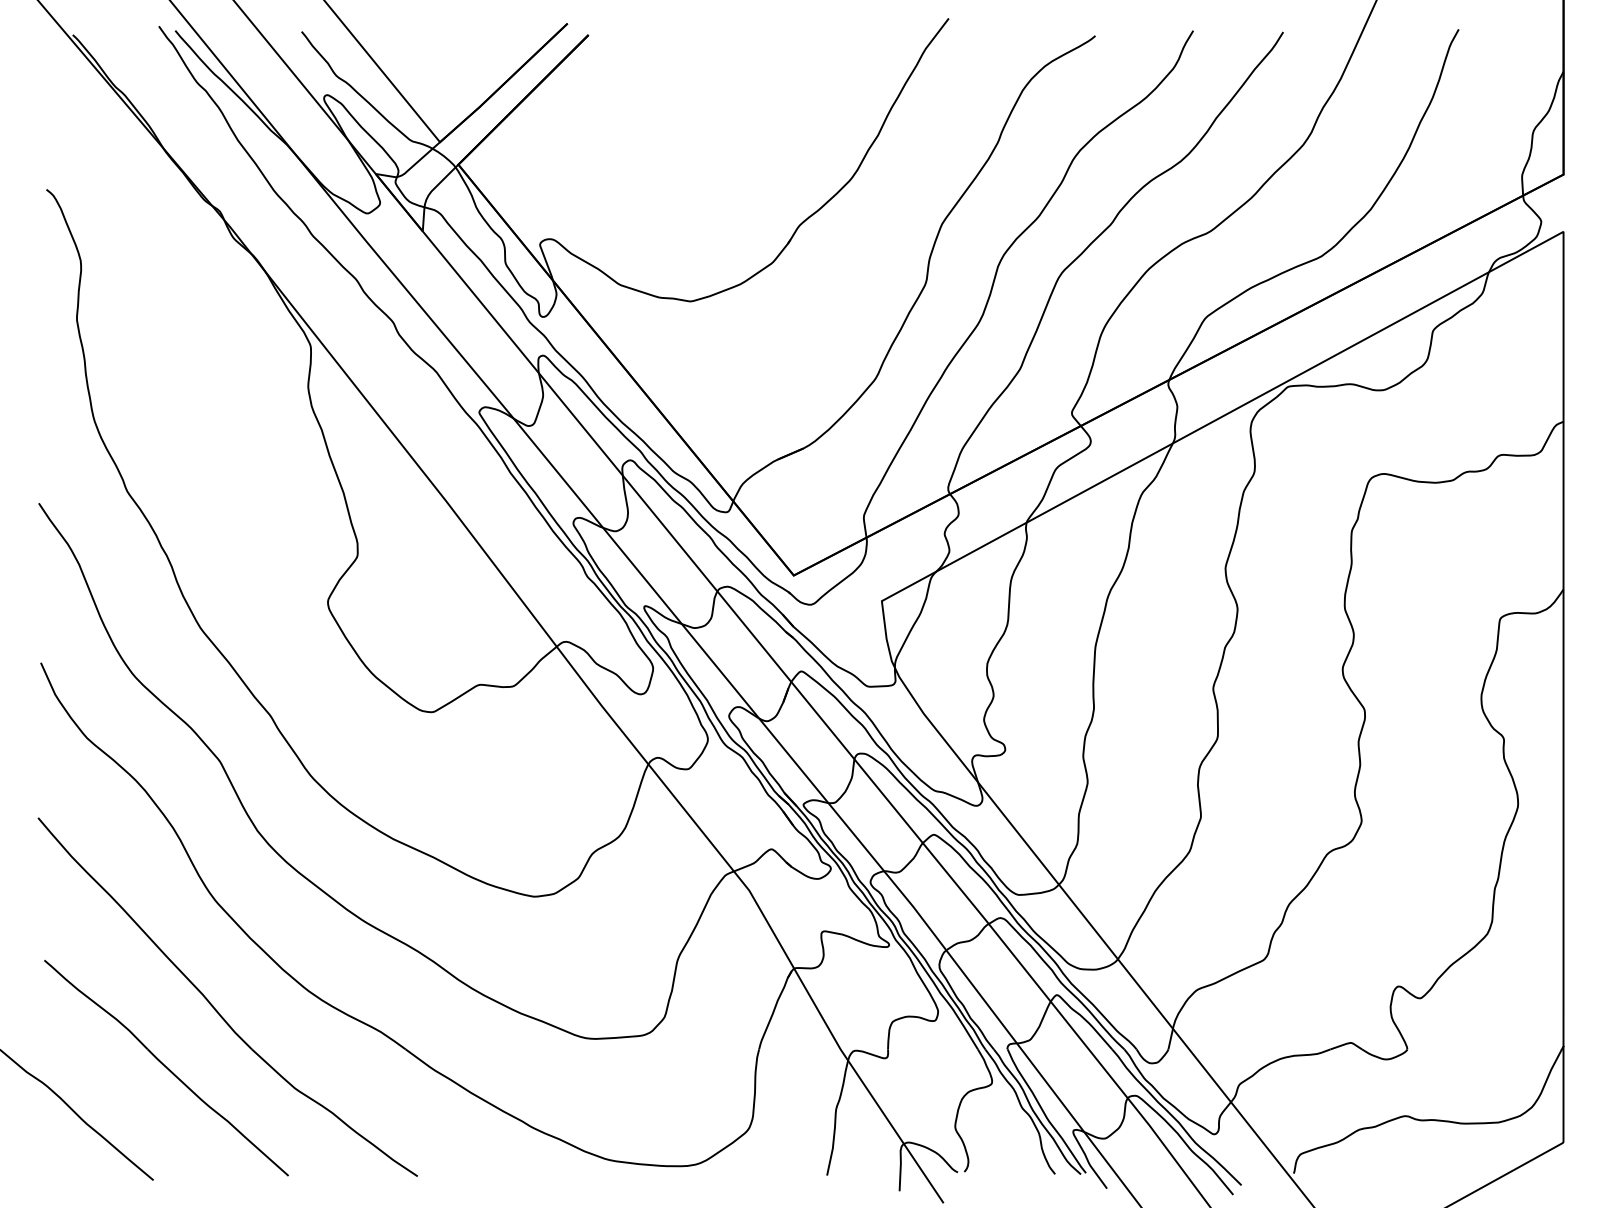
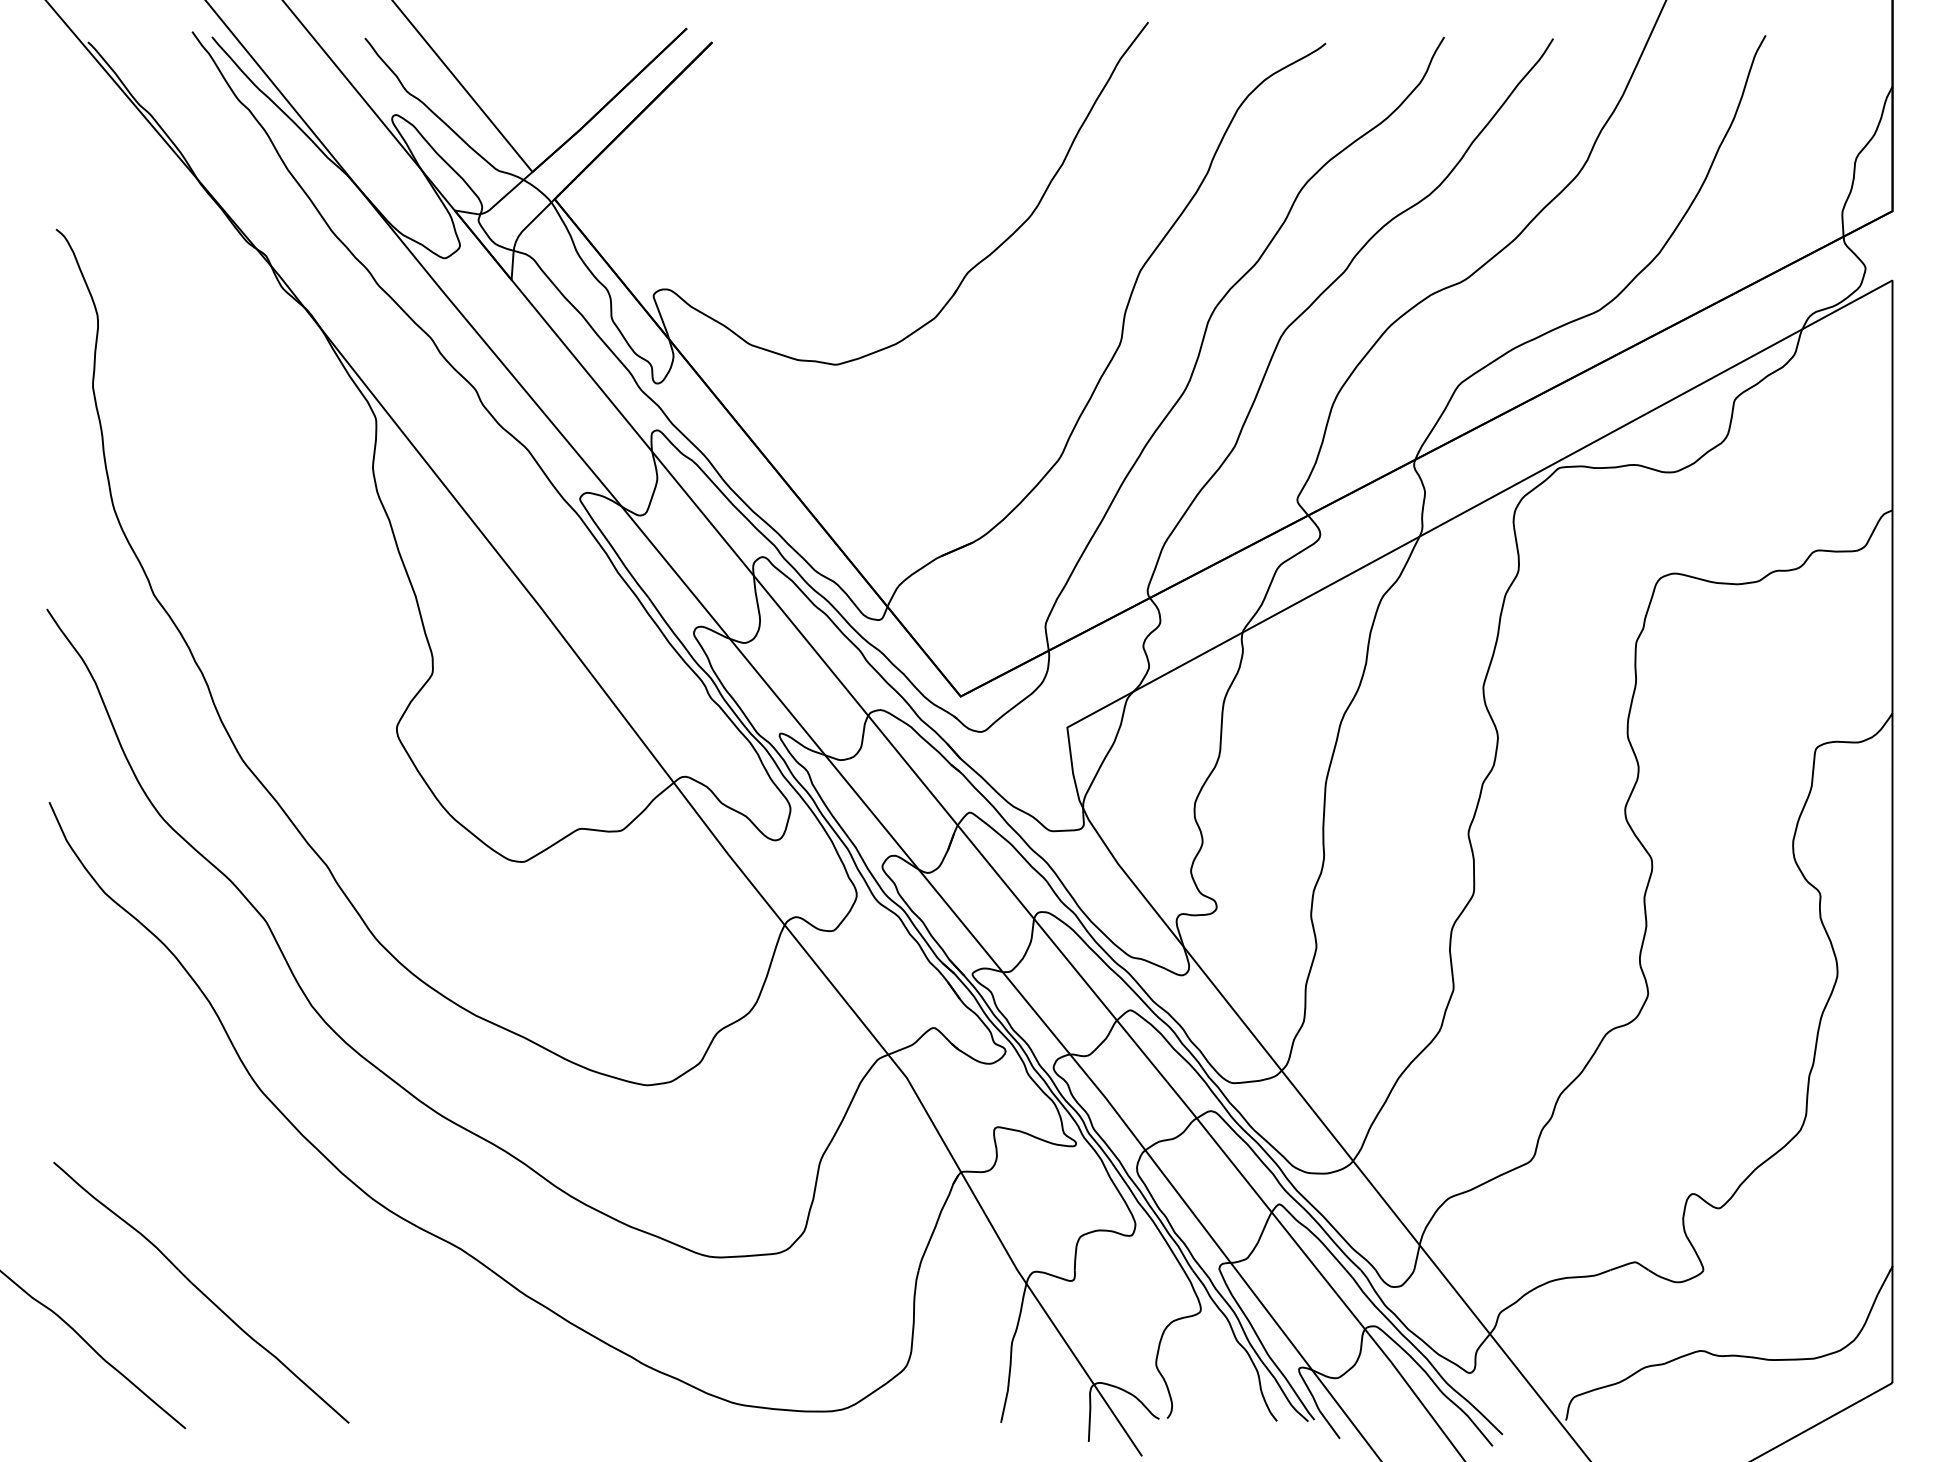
part: (213, 1005) -> (258, 1217), removed

